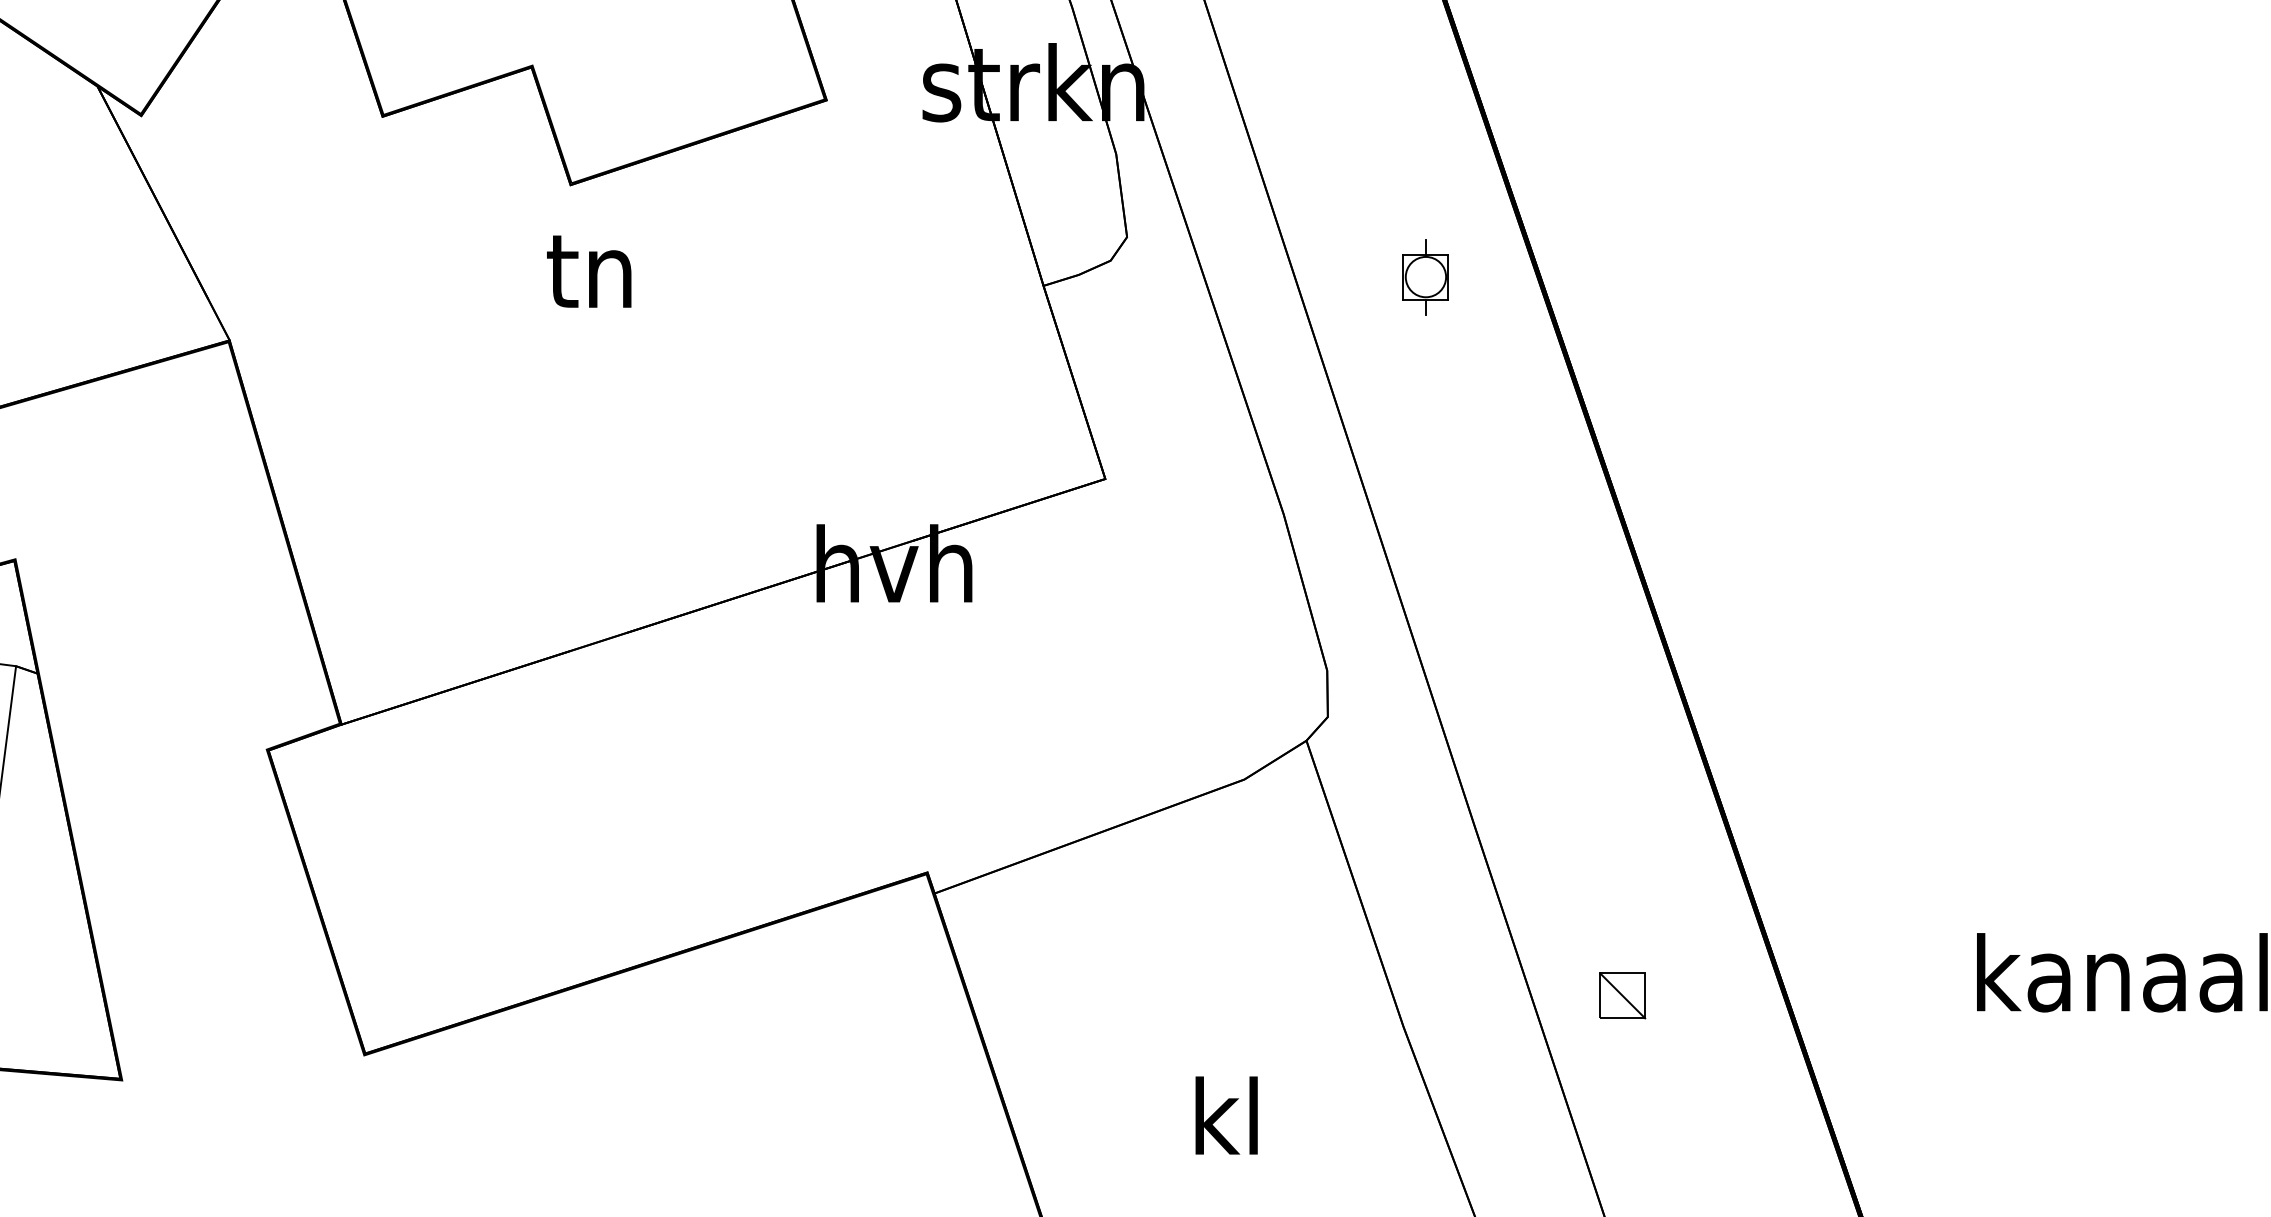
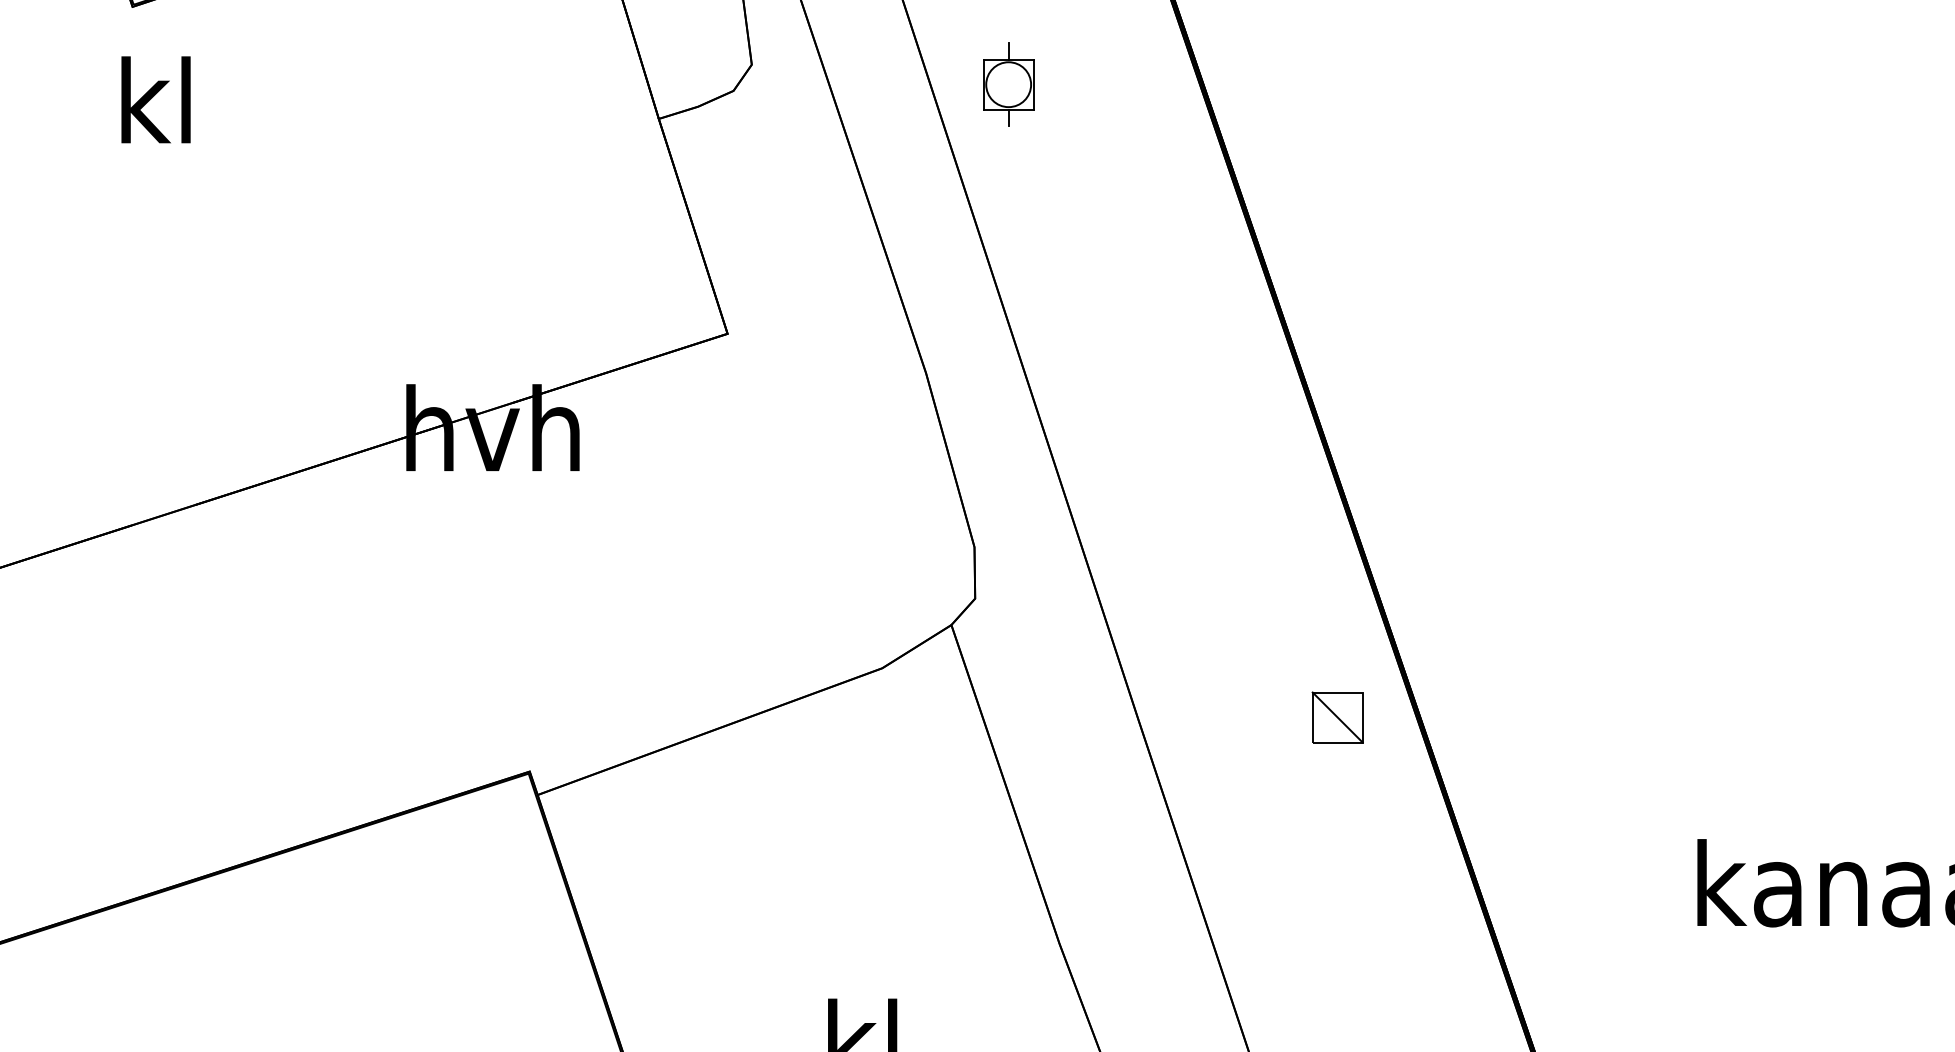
text: (589, 268) -> (153, 99), tn -> kl
part: (1425, 277) -> (1008, 85), moved
part: (1622, 995) -> (1337, 717), moved

